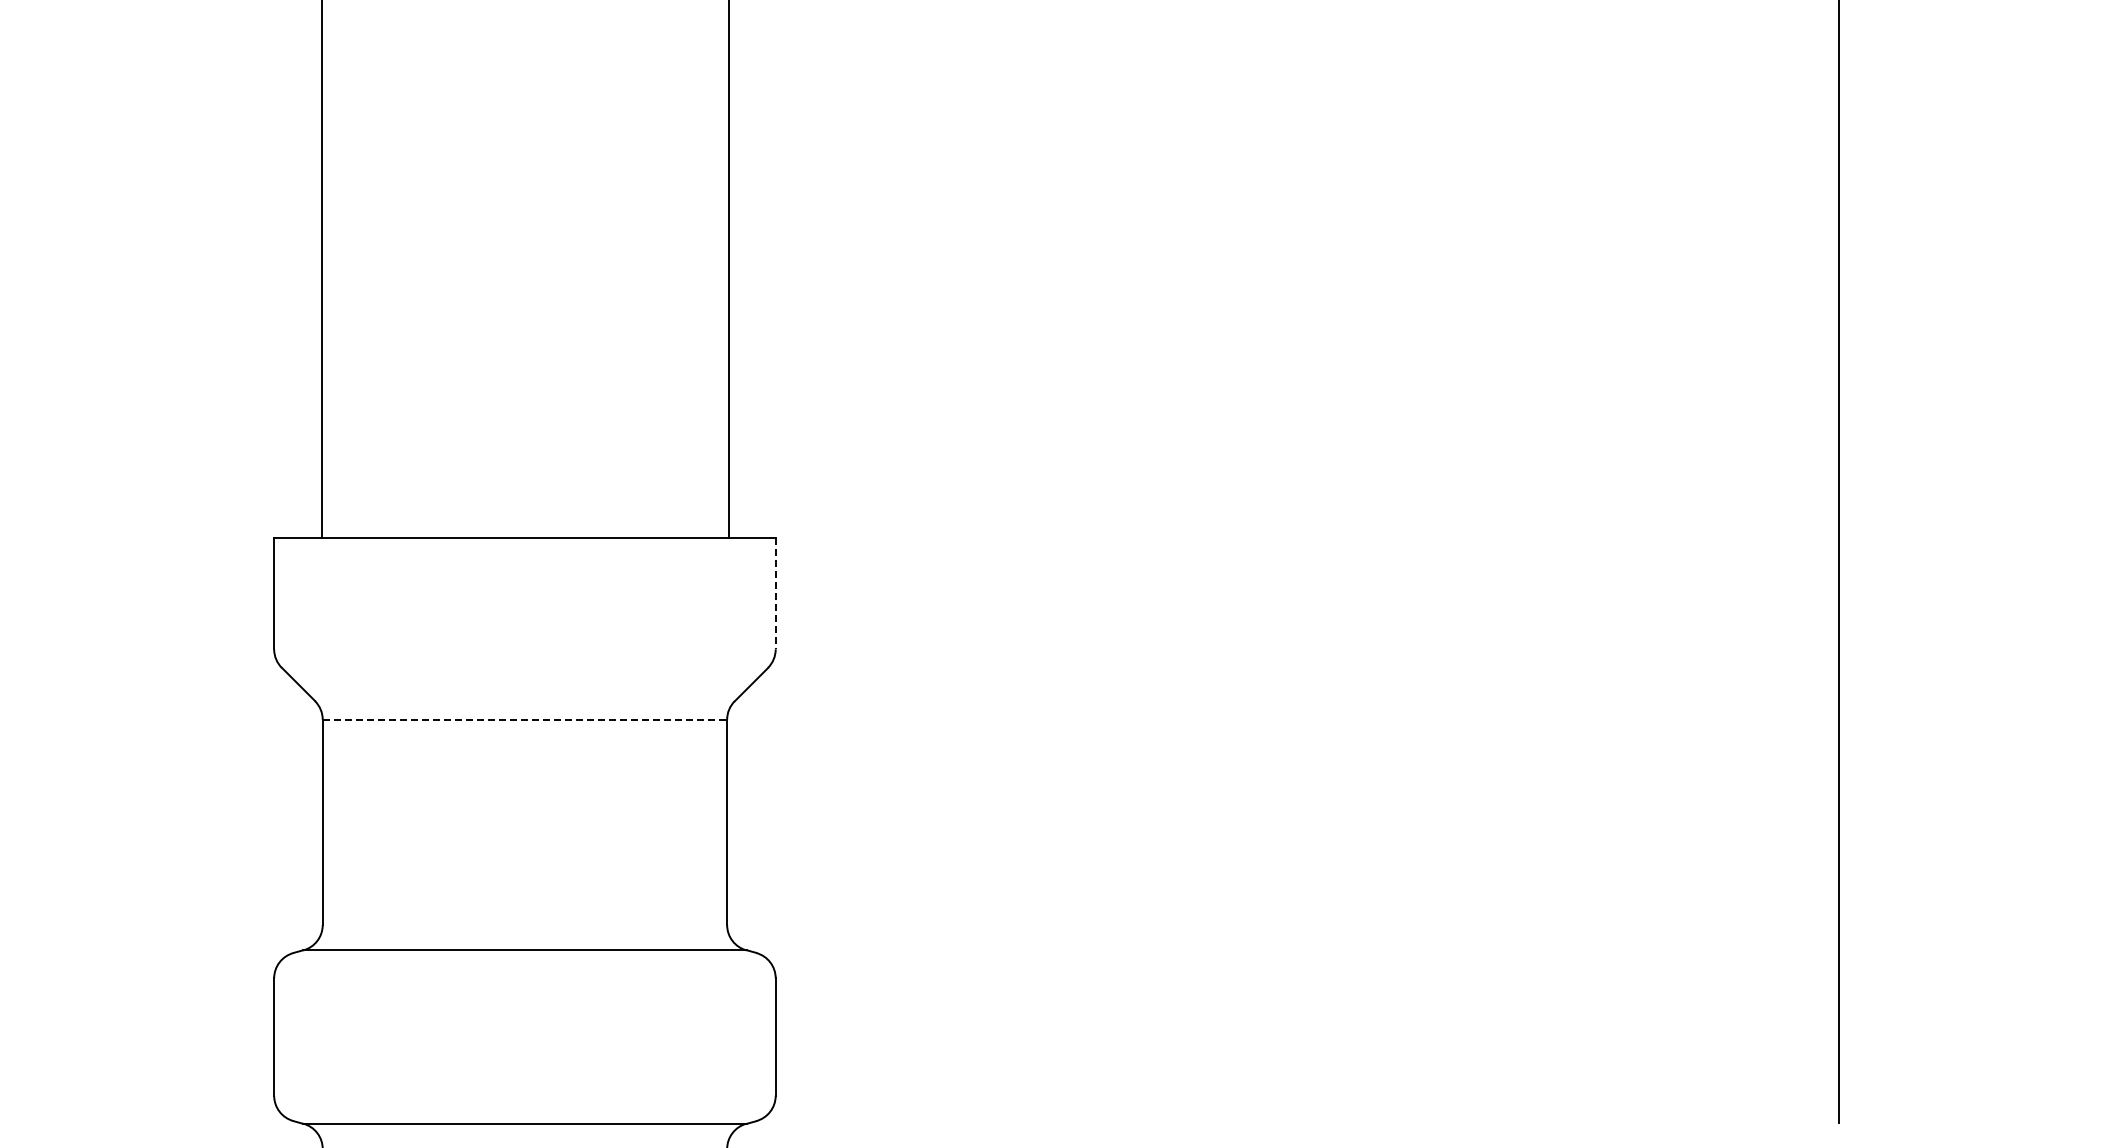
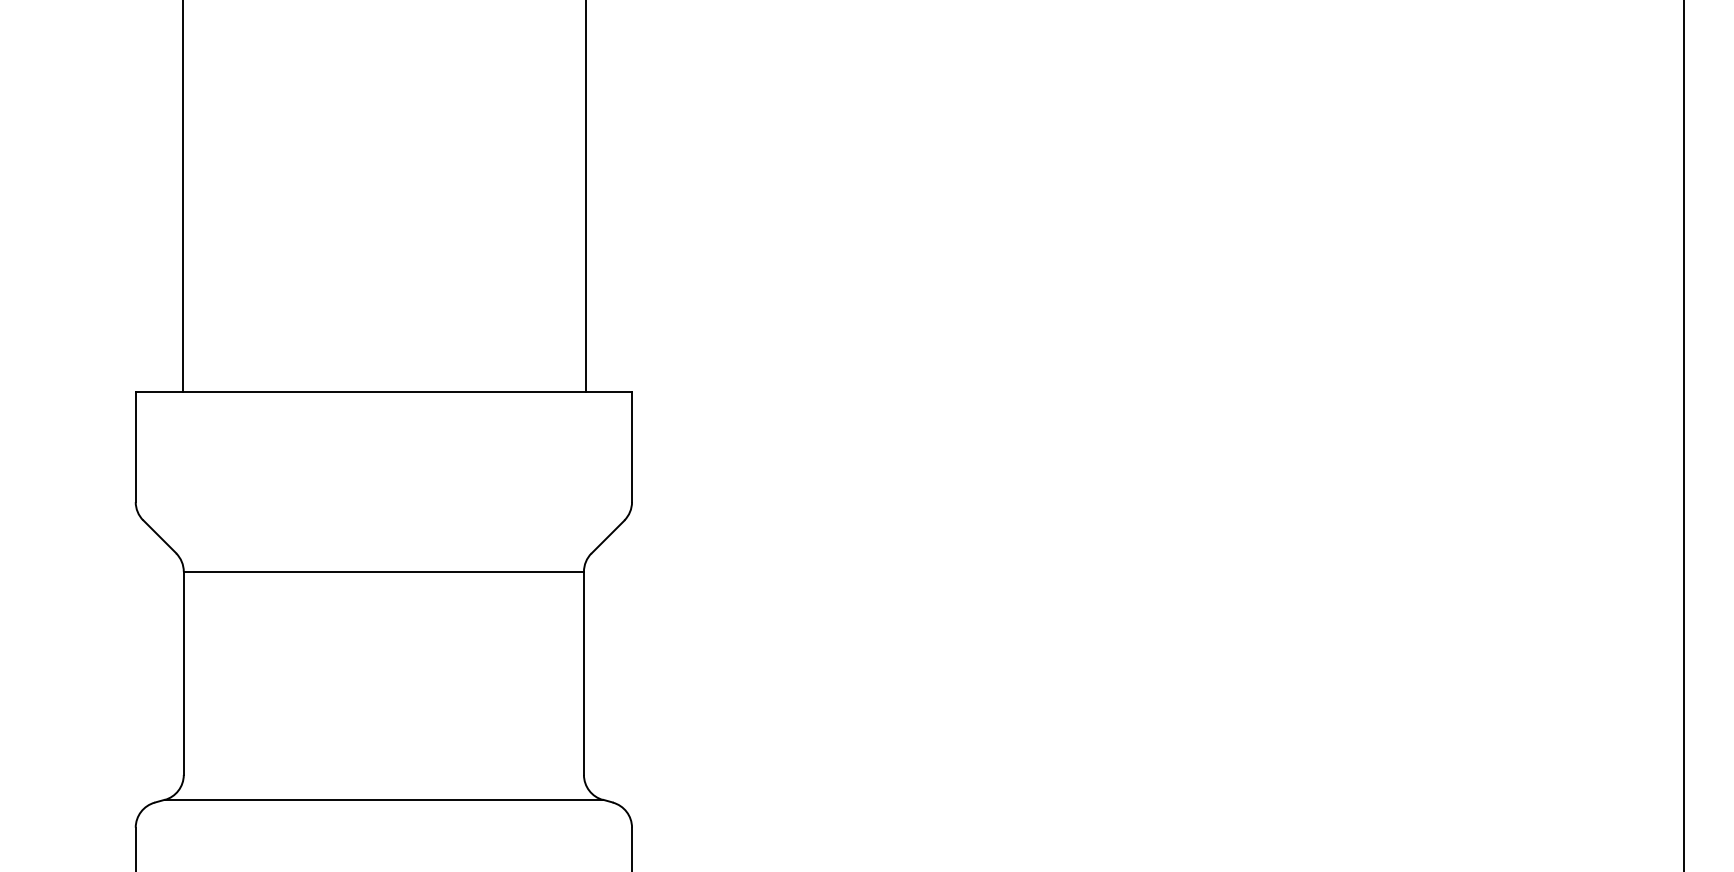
line: (775, 593) -> (631, 446), dashed -> solid
line: (525, 719) -> (384, 571), dashed -> solid

